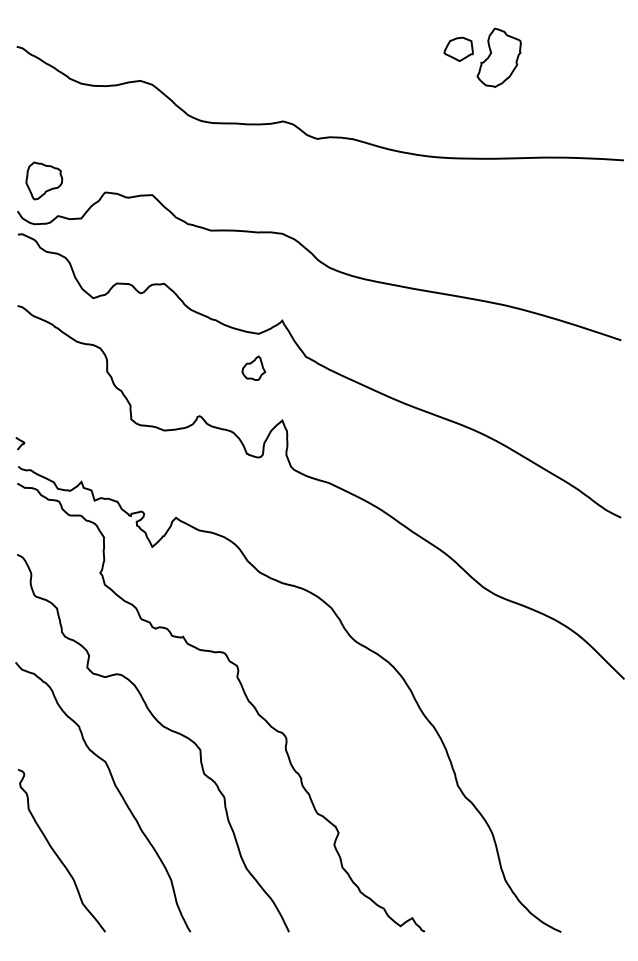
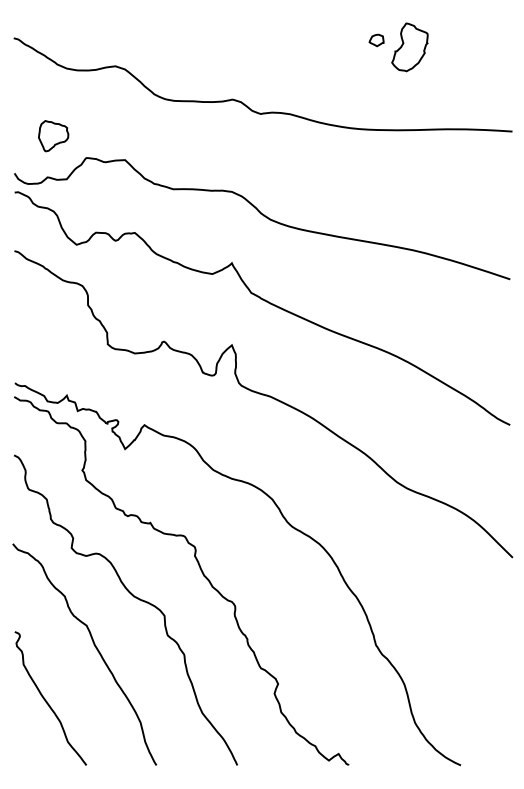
part: (458, 49) -> (376, 40), size x0.6
part: (44, 180) -> (53, 135), moved
part: (253, 367) -> (208, 301), removed
curve: (21, 443) -> (17, 364), removed

